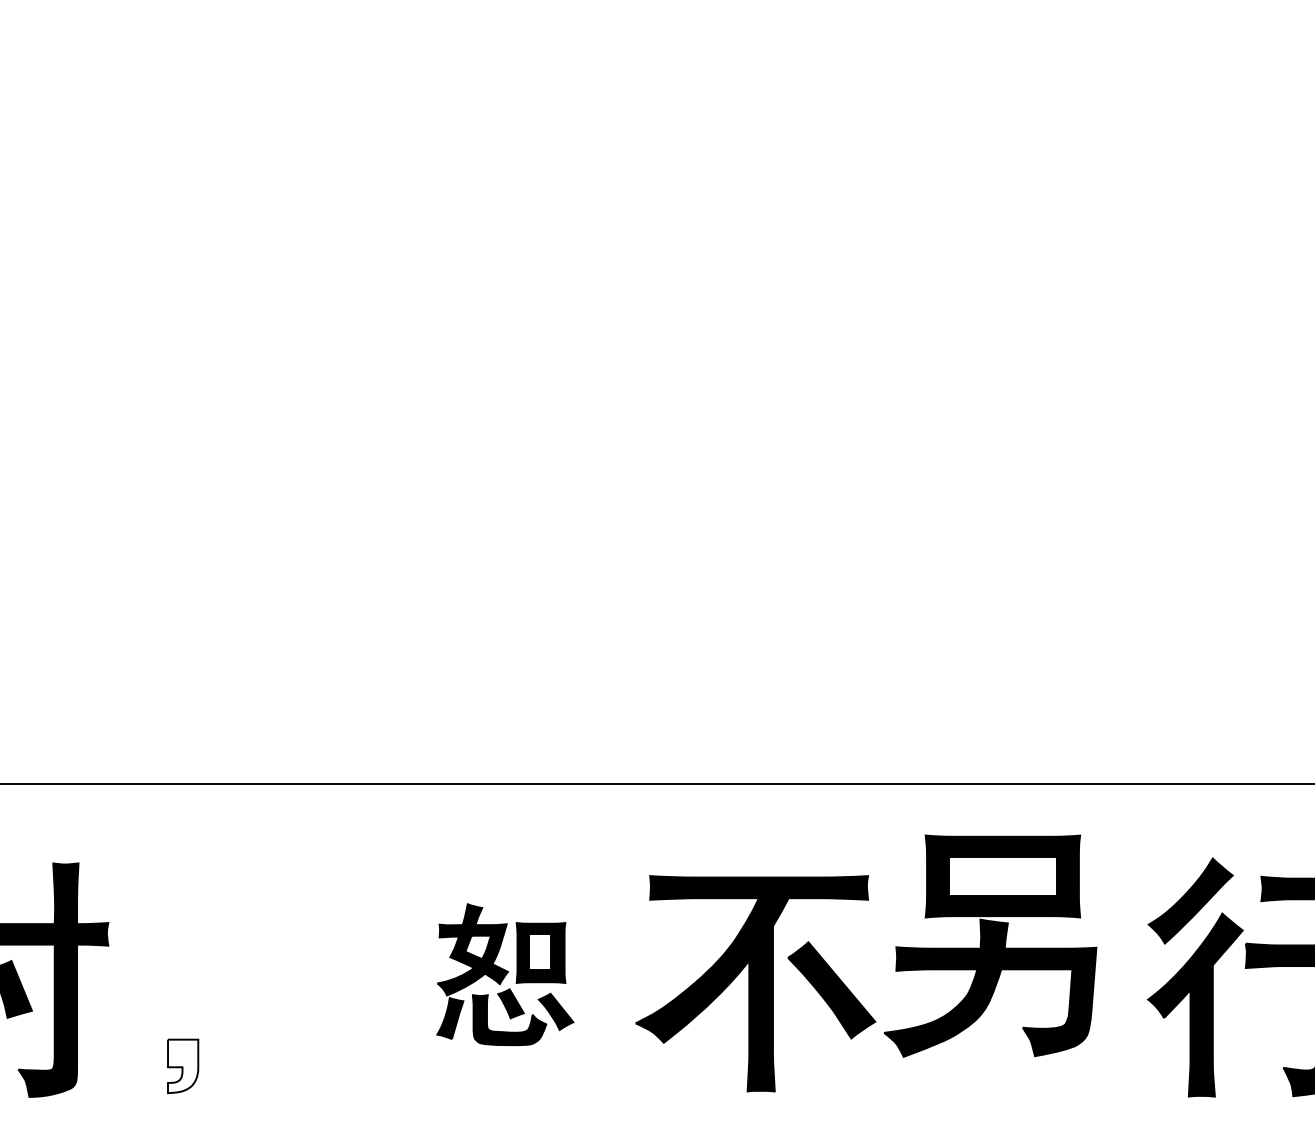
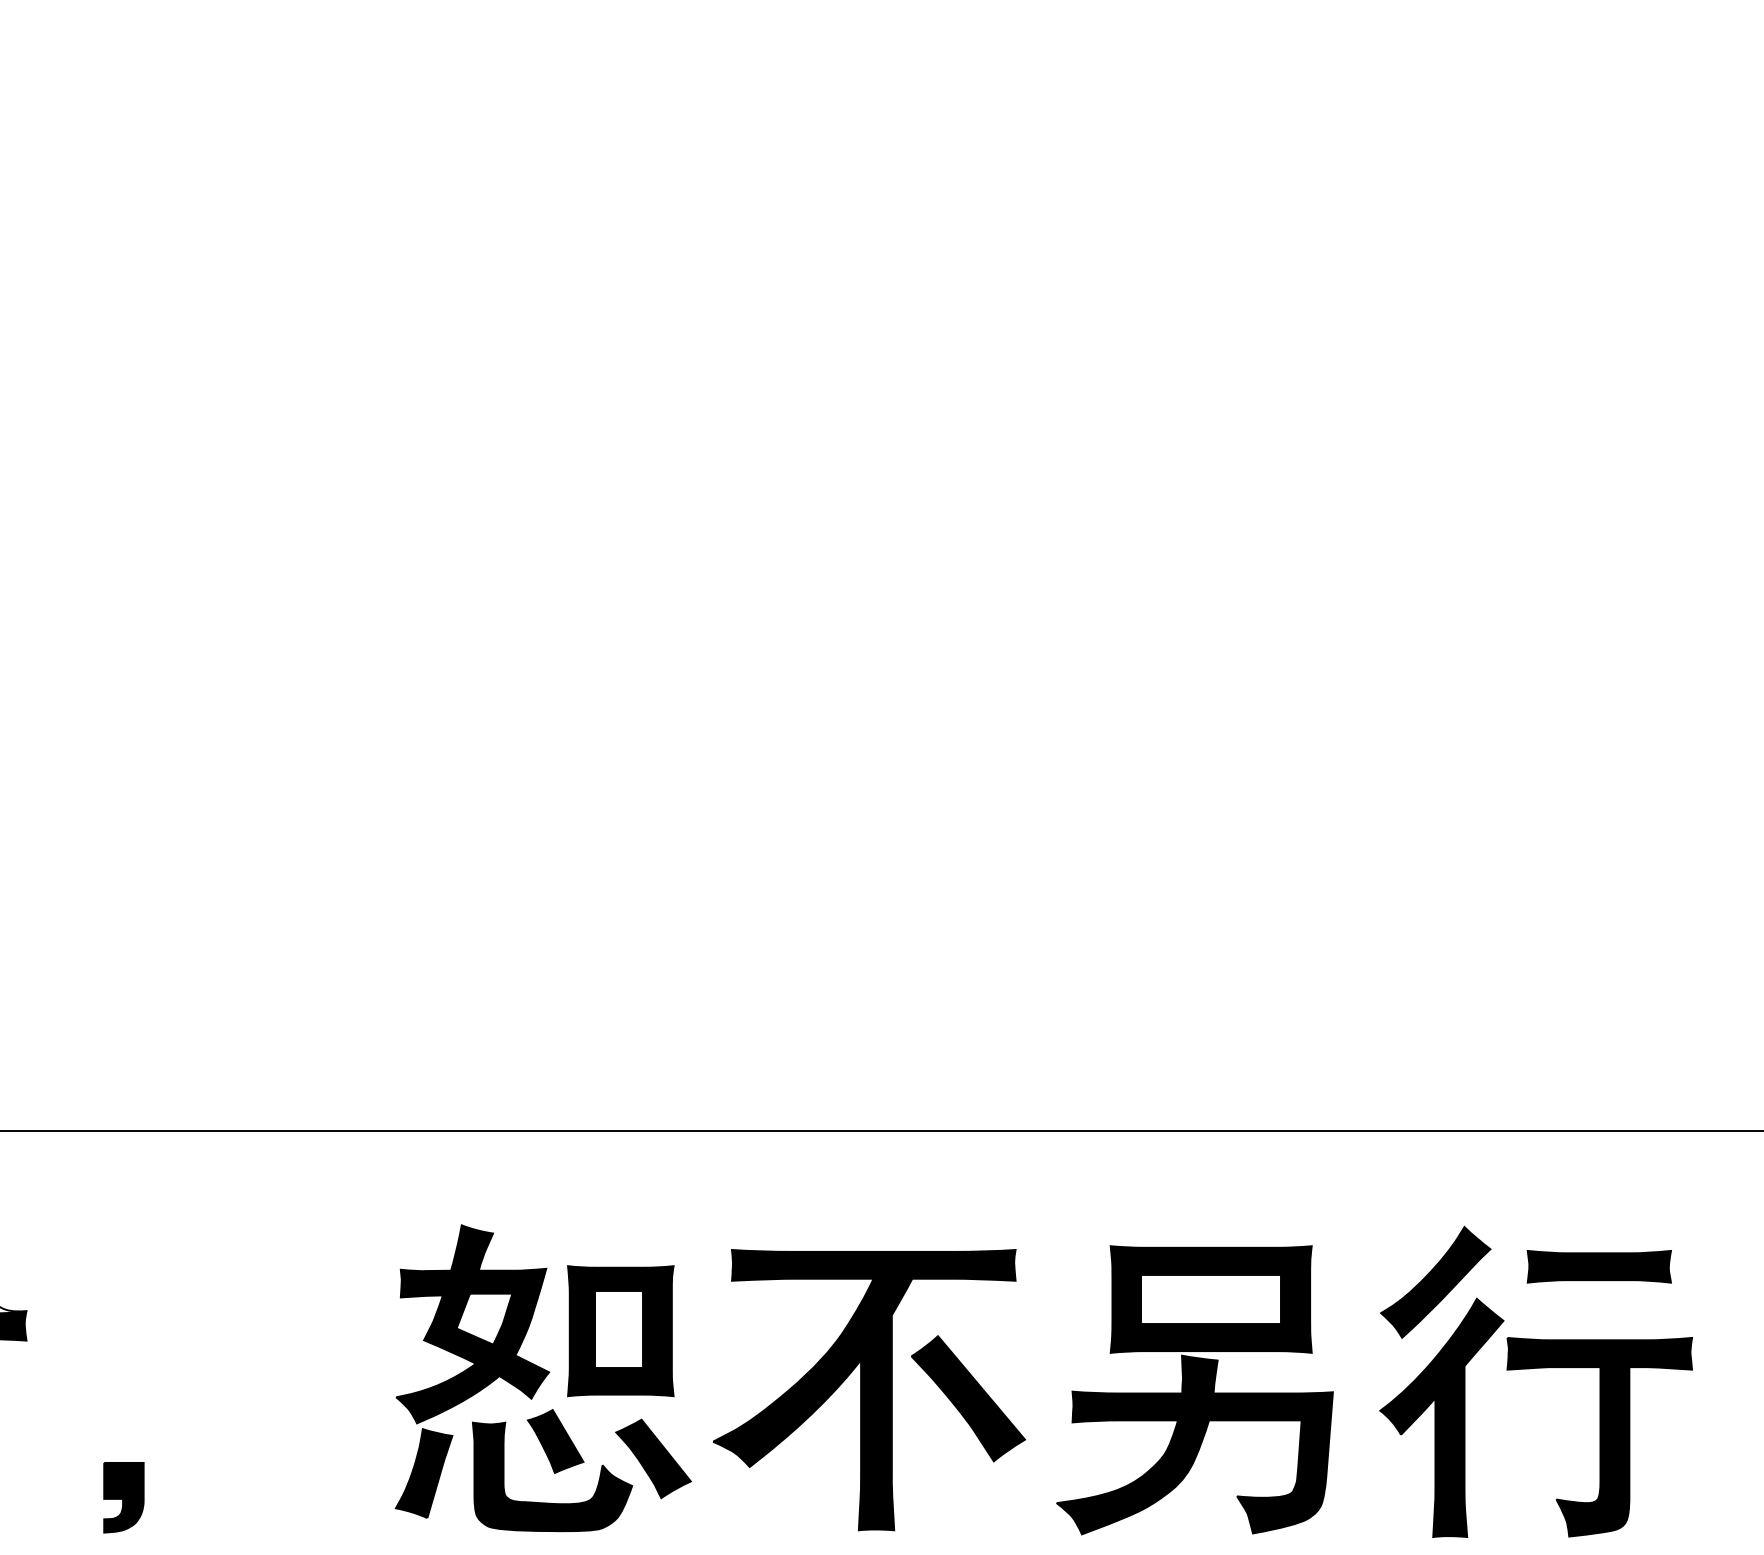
part: (990, 946) -> (1194, 1390), moved
part: (505, 974) -> (543, 1378), size x1.67
fill: (182, 1066) -> (123, 1497), added

